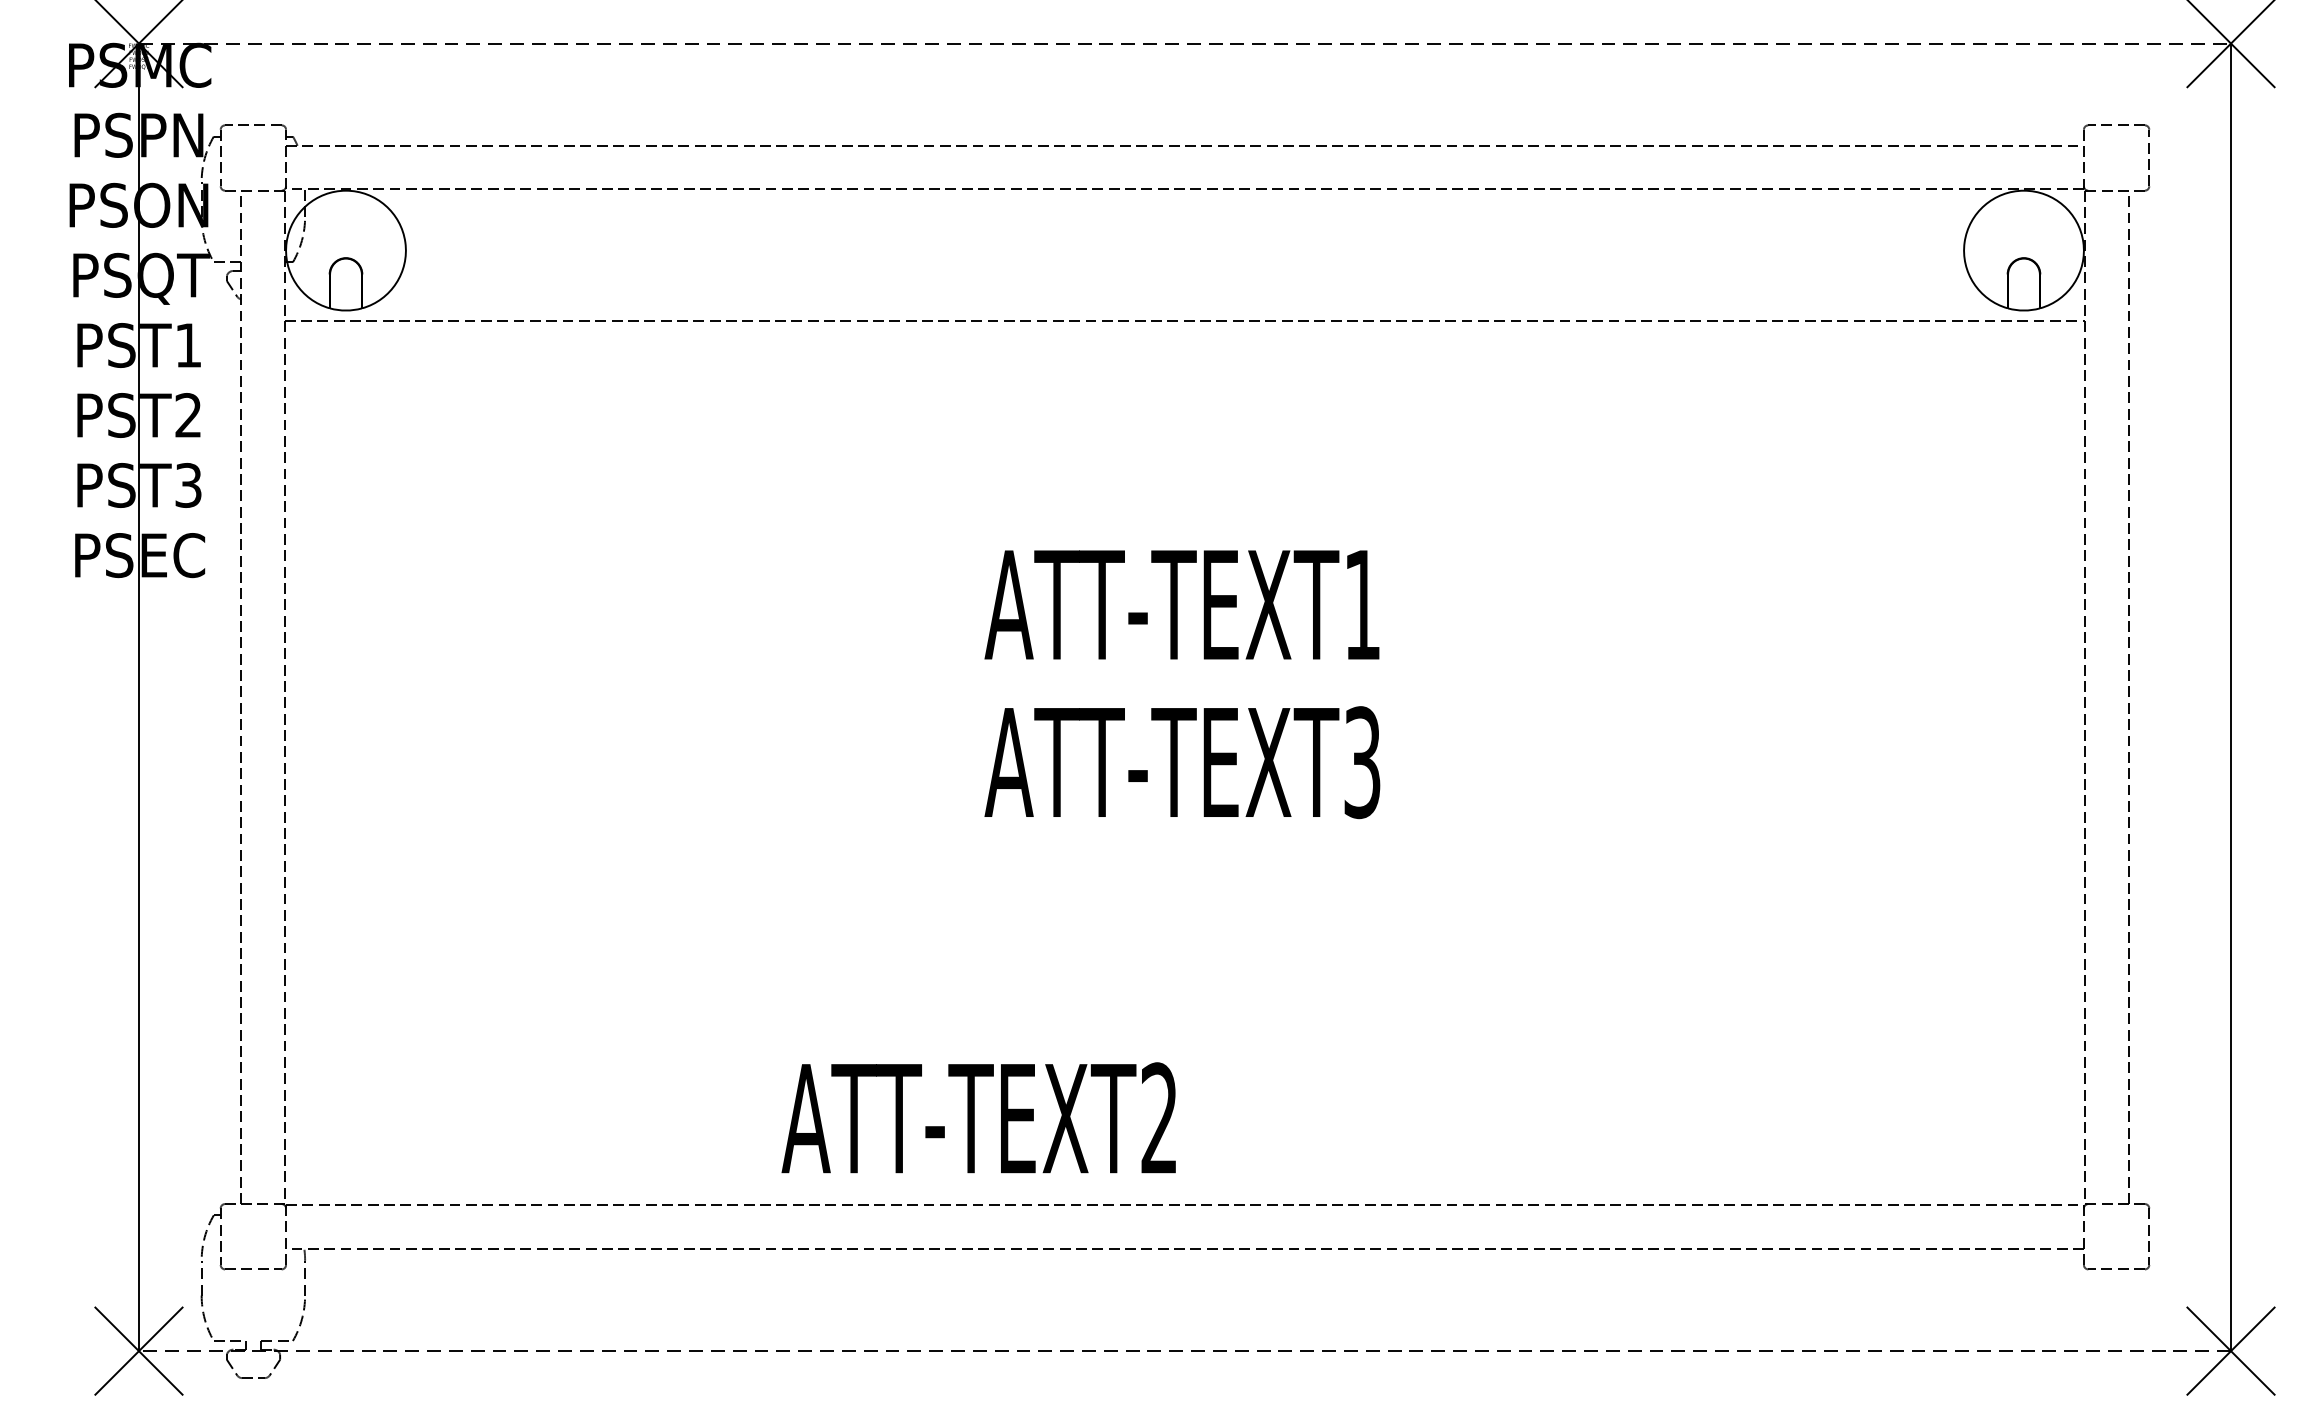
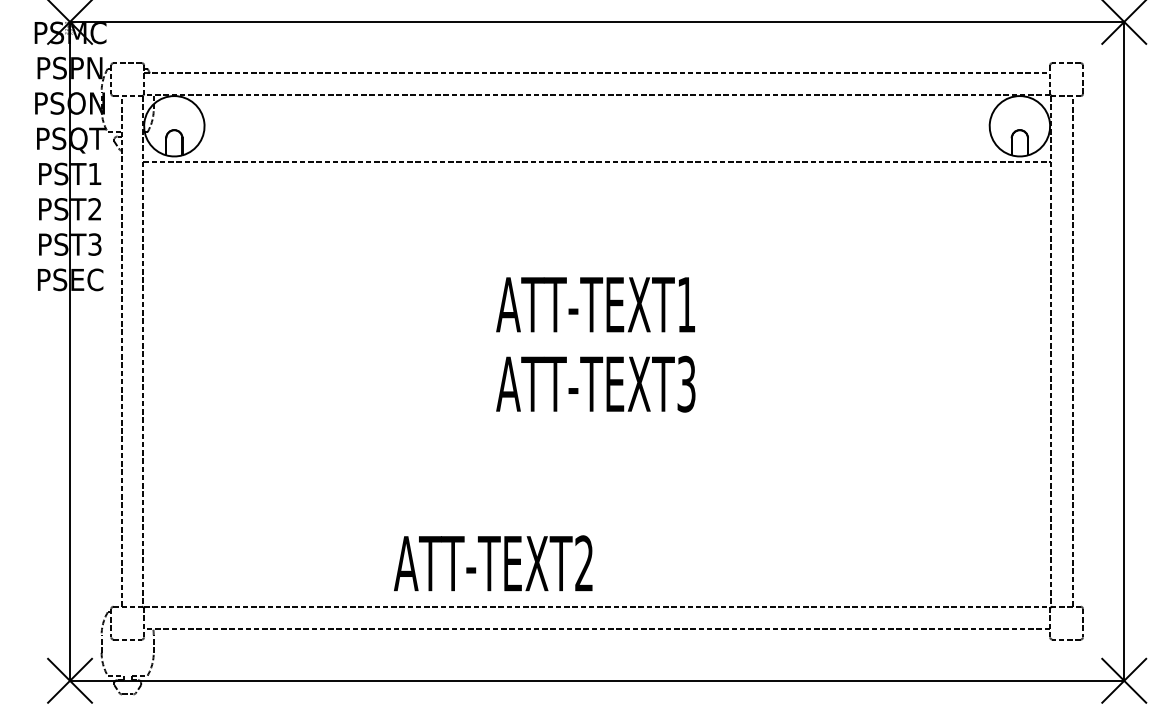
line: (1185, 42) -> (597, 21), dashed -> solid
line: (1183, 1350) -> (596, 680), dashed -> solid

